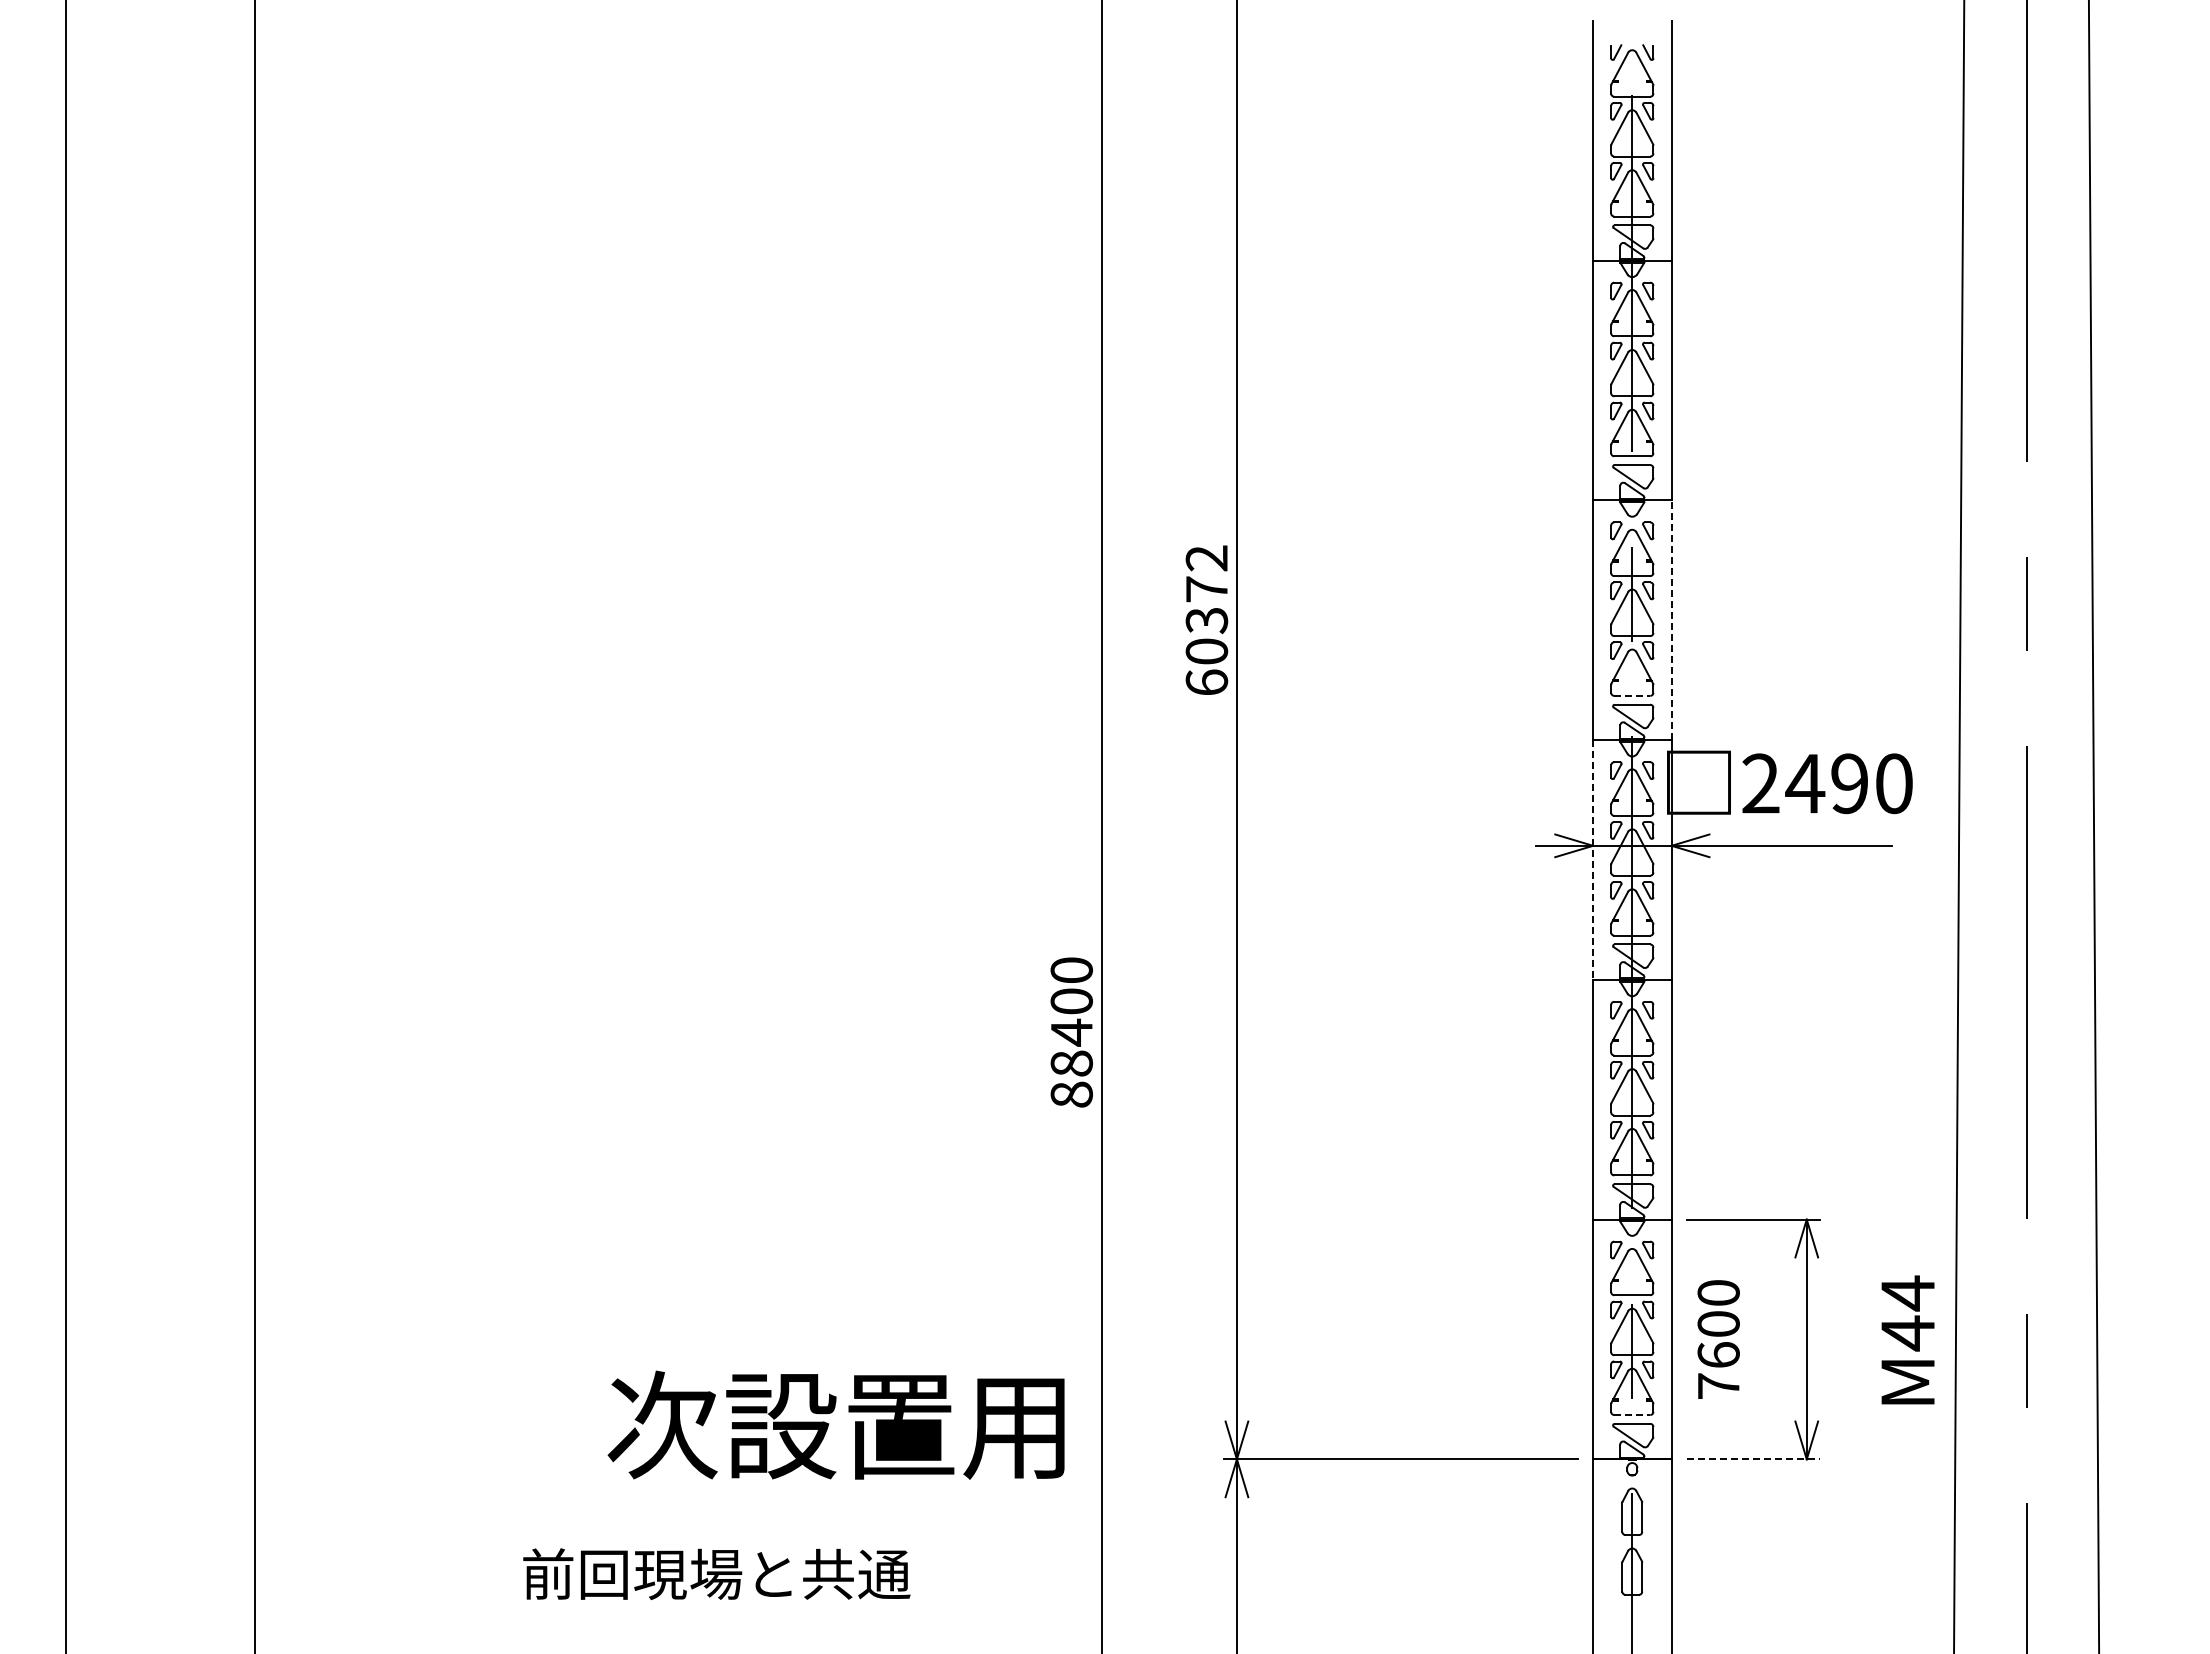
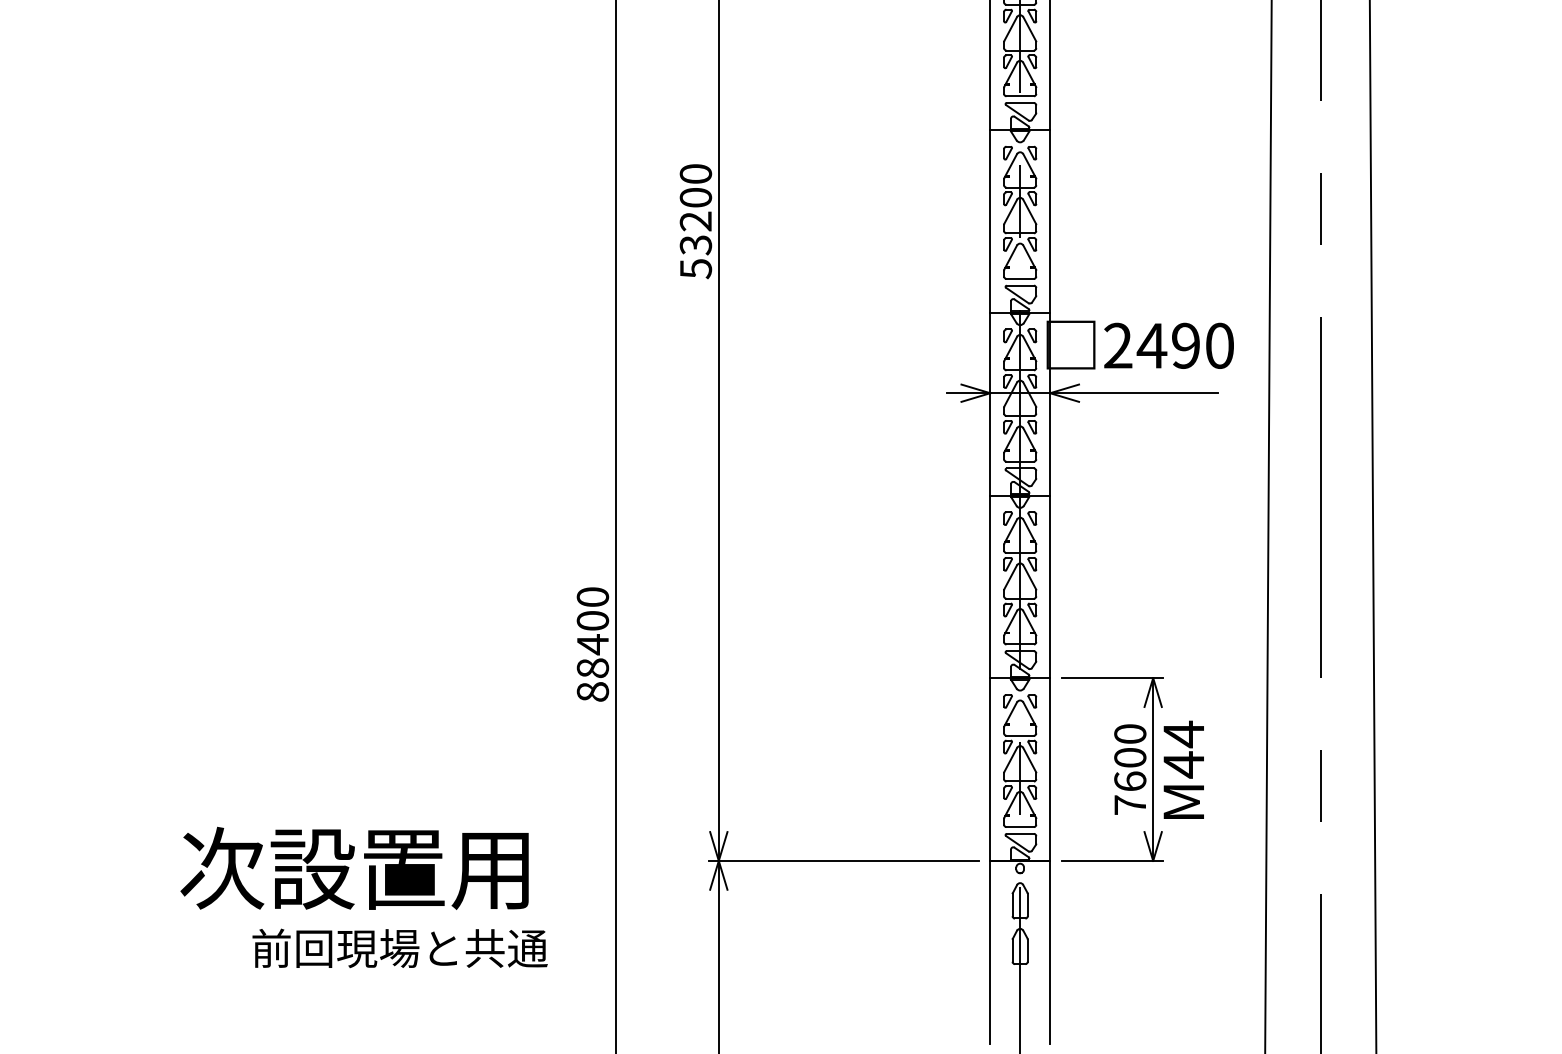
text: (1206, 620) -> (695, 221), 60372 -> 53200
line: (1671, 620) -> (1050, 221), dashed -> solid
line: (1632, 695) -> (1020, 278), dashed -> solid
line: (1593, 860) -> (990, 404), dashed -> solid
text: (1071, 1032) -> (592, 644), moved
text: (1718, 1339) -> (1130, 769), moved
text: (1907, 1339) -> (1183, 769), moved
line: (1632, 1415) -> (1020, 827), dashed -> solid
text: (835, 1424) -> (354, 867), moved
line: (1753, 1459) -> (1112, 861), dashed -> solid
text: (716, 1573) -> (399, 947), moved

